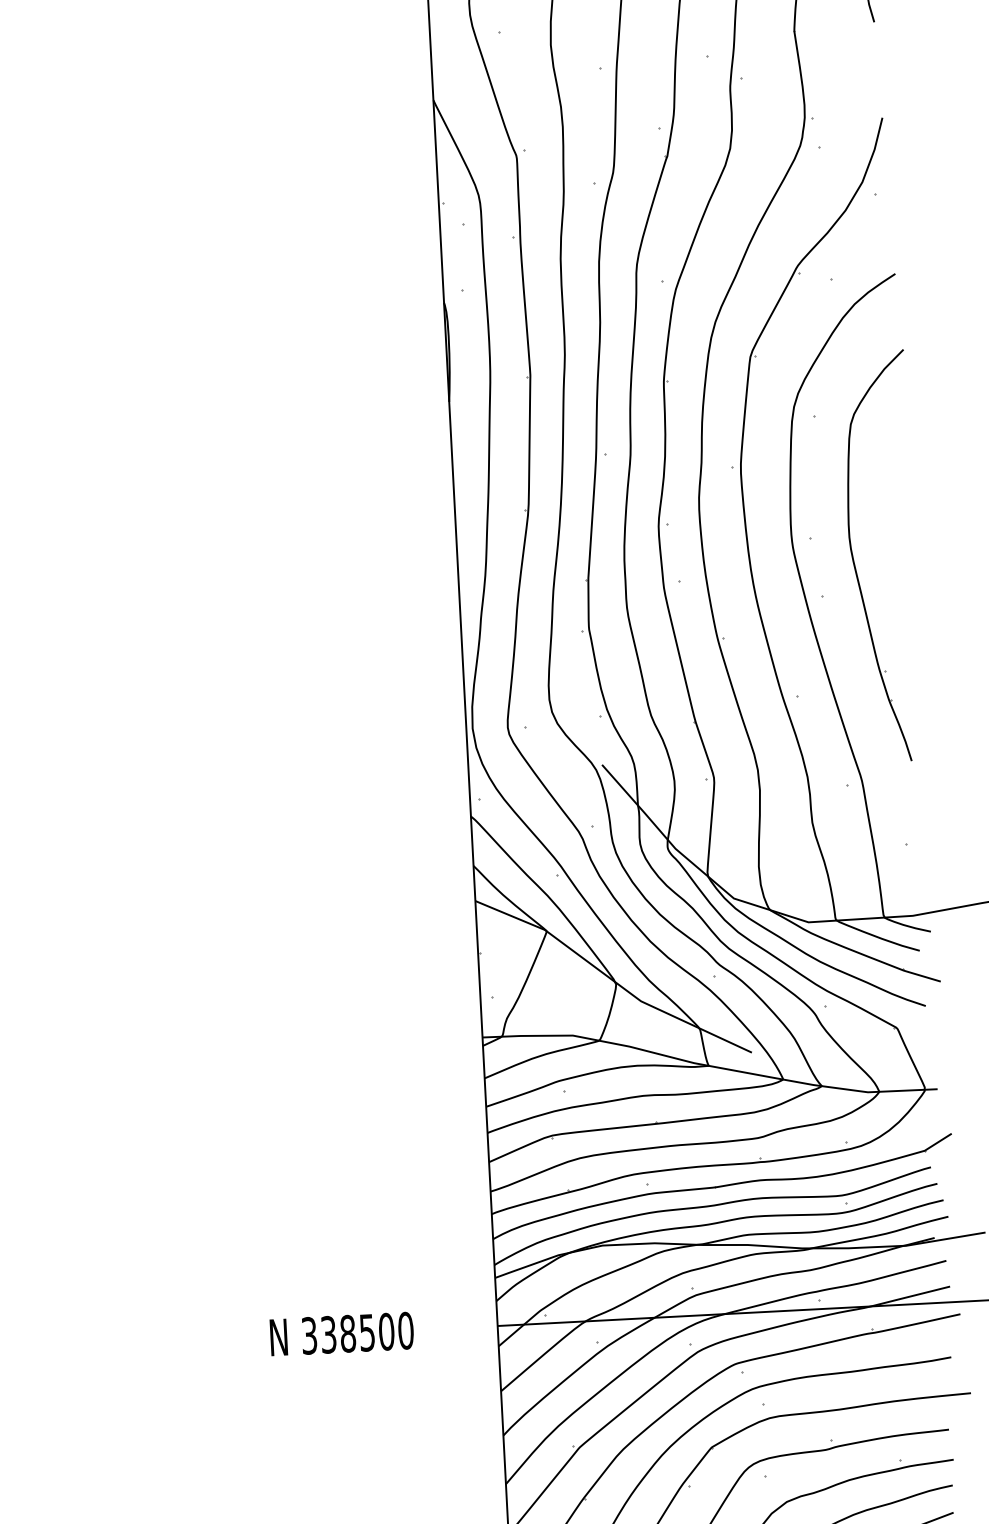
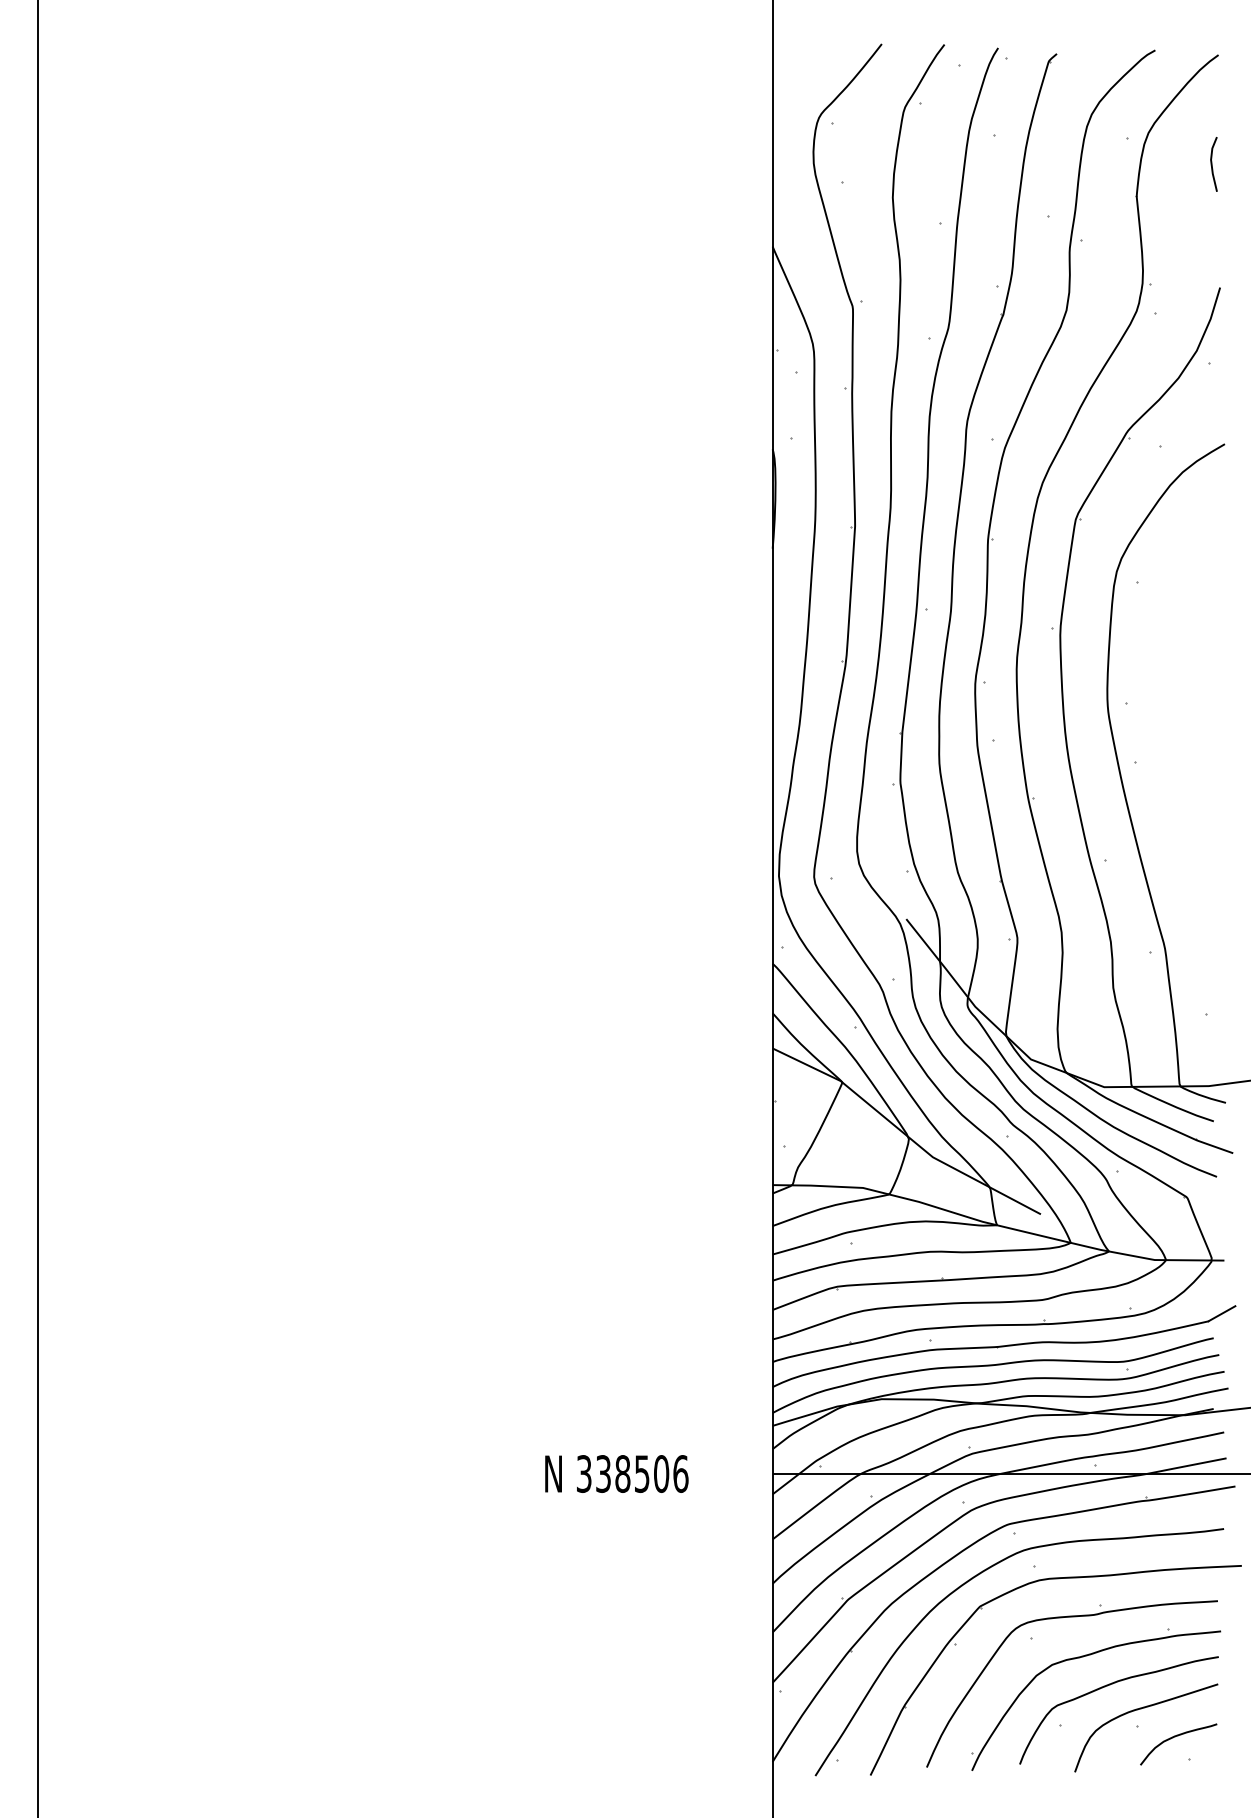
part: (855, 562) -> (1169, 730), removed
text: (405, 1330) -> (680, 1473), 338500 -> 338506

